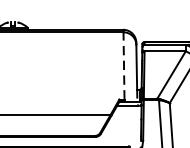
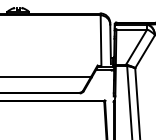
line: (124, 64) -> (101, 39), dashed -> solid

